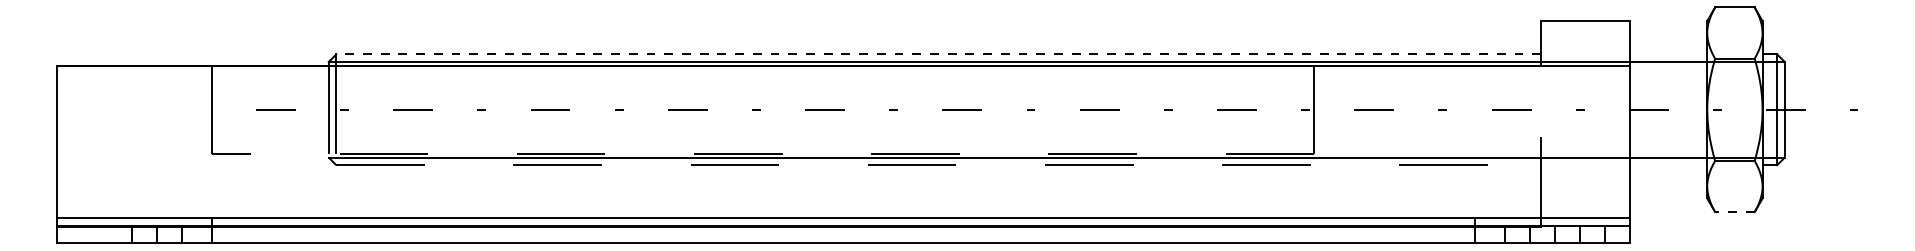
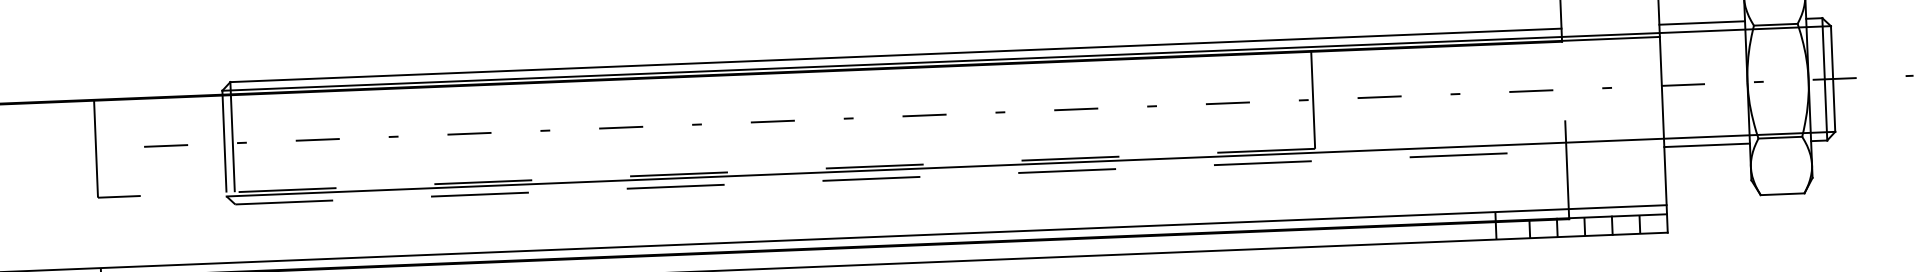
line: (938, 54) -> (895, 55), dashed -> solid
line: (1668, 54) -> (1702, 23), added
line: (1668, 165) -> (1707, 145), added
line: (1734, 212) -> (1782, 194), dashed -> solid

